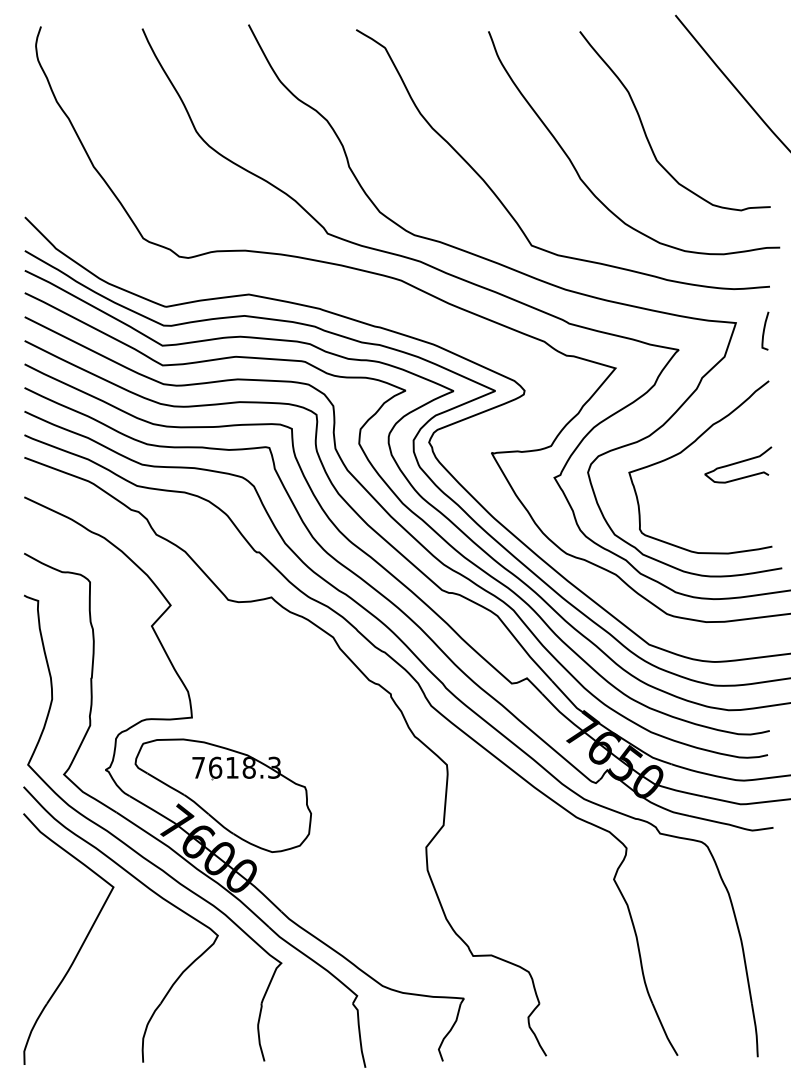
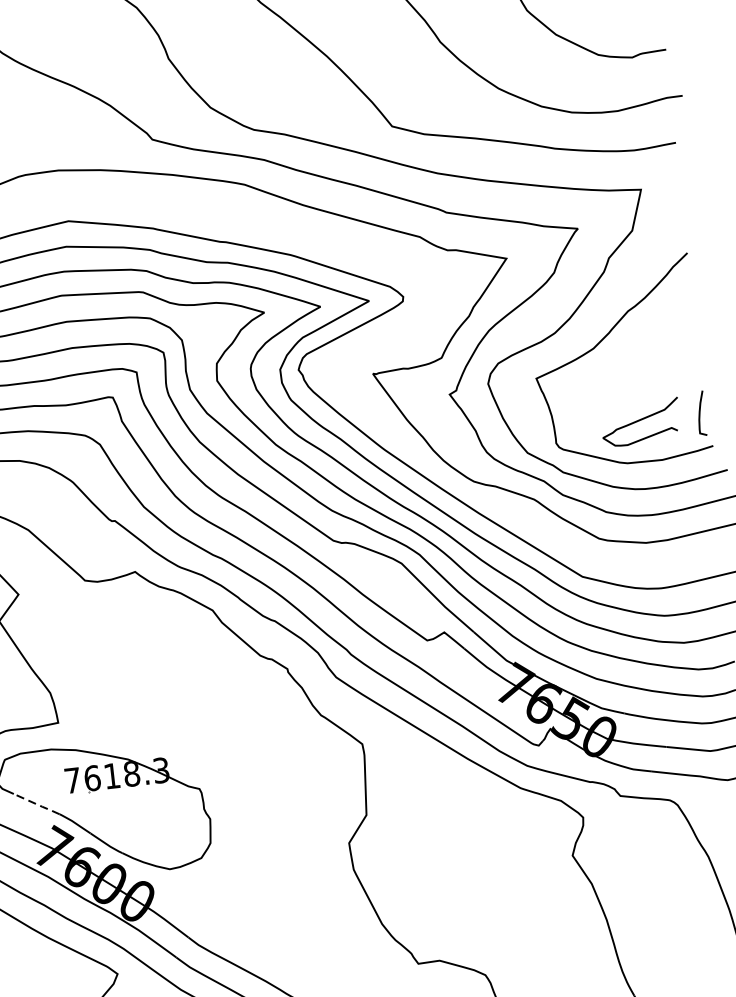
curve: (764, 330) -> (700, 412), moved
curve: (738, 463) -> (640, 420), moved
line: (166, 785) -> (37, 805), solid -> dashed

